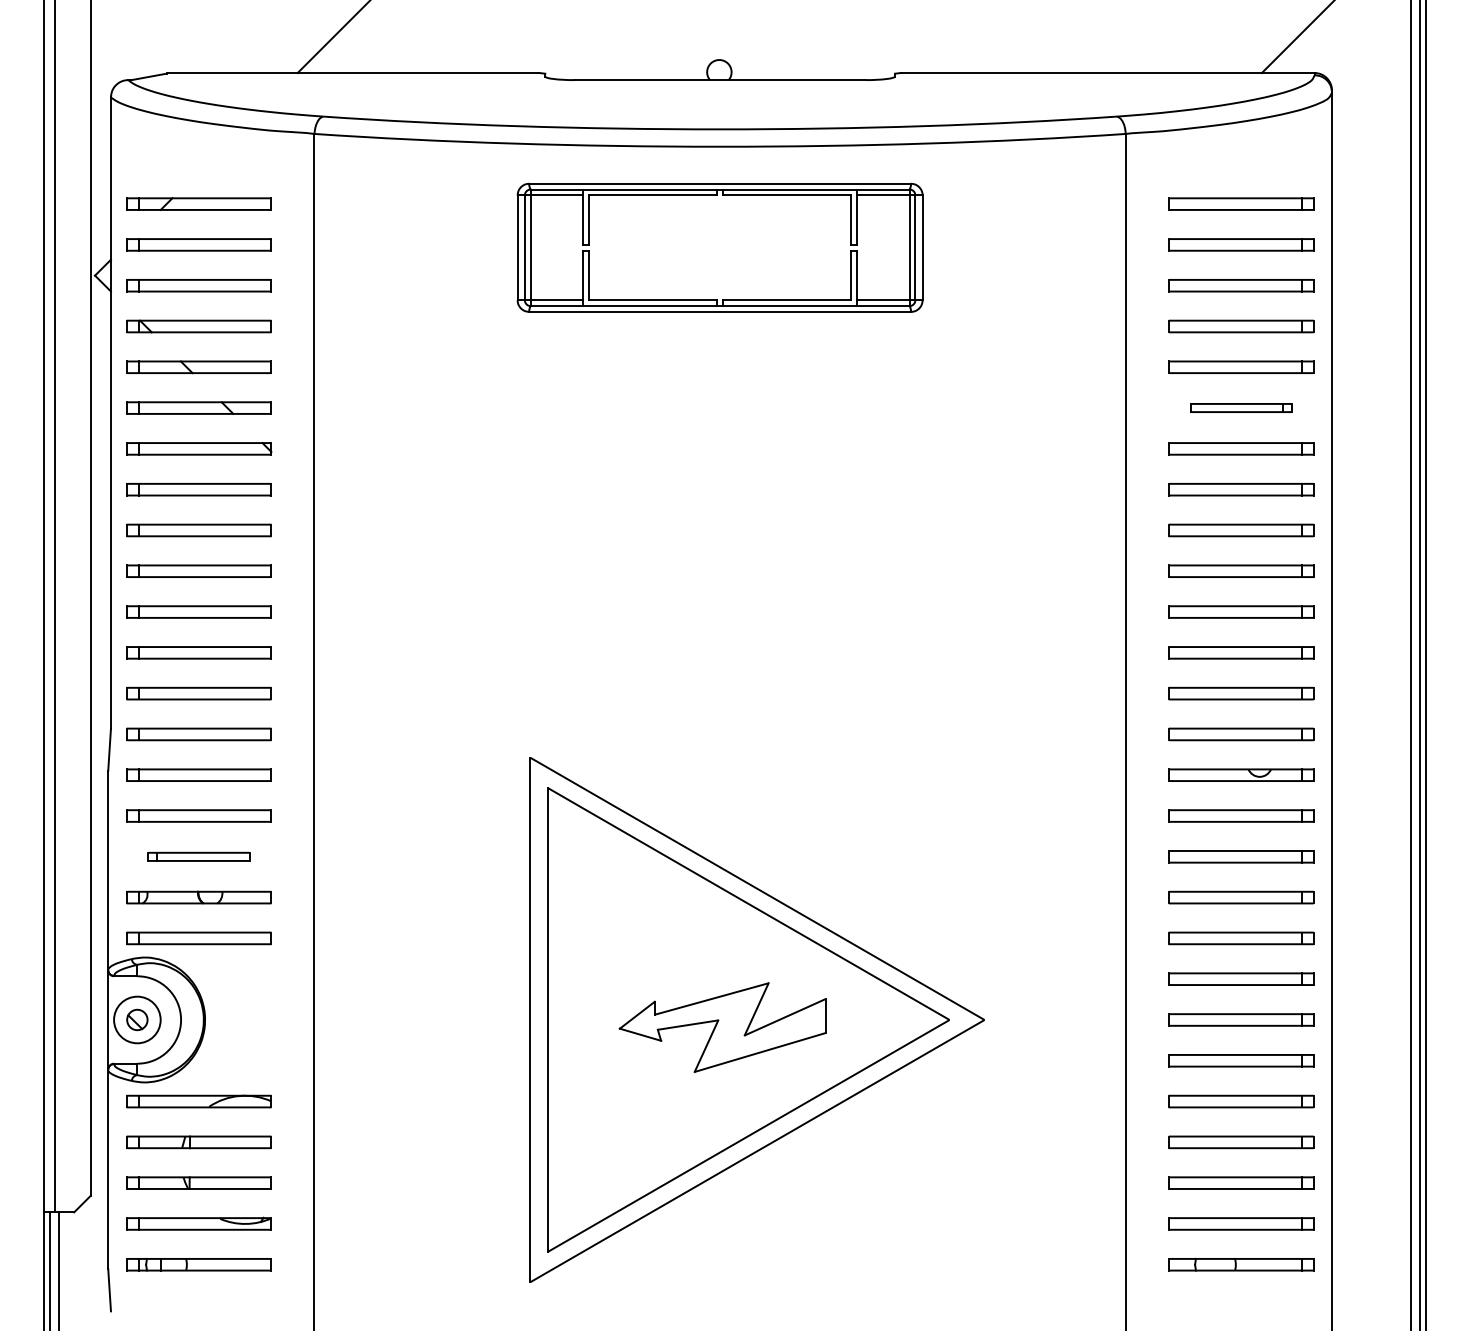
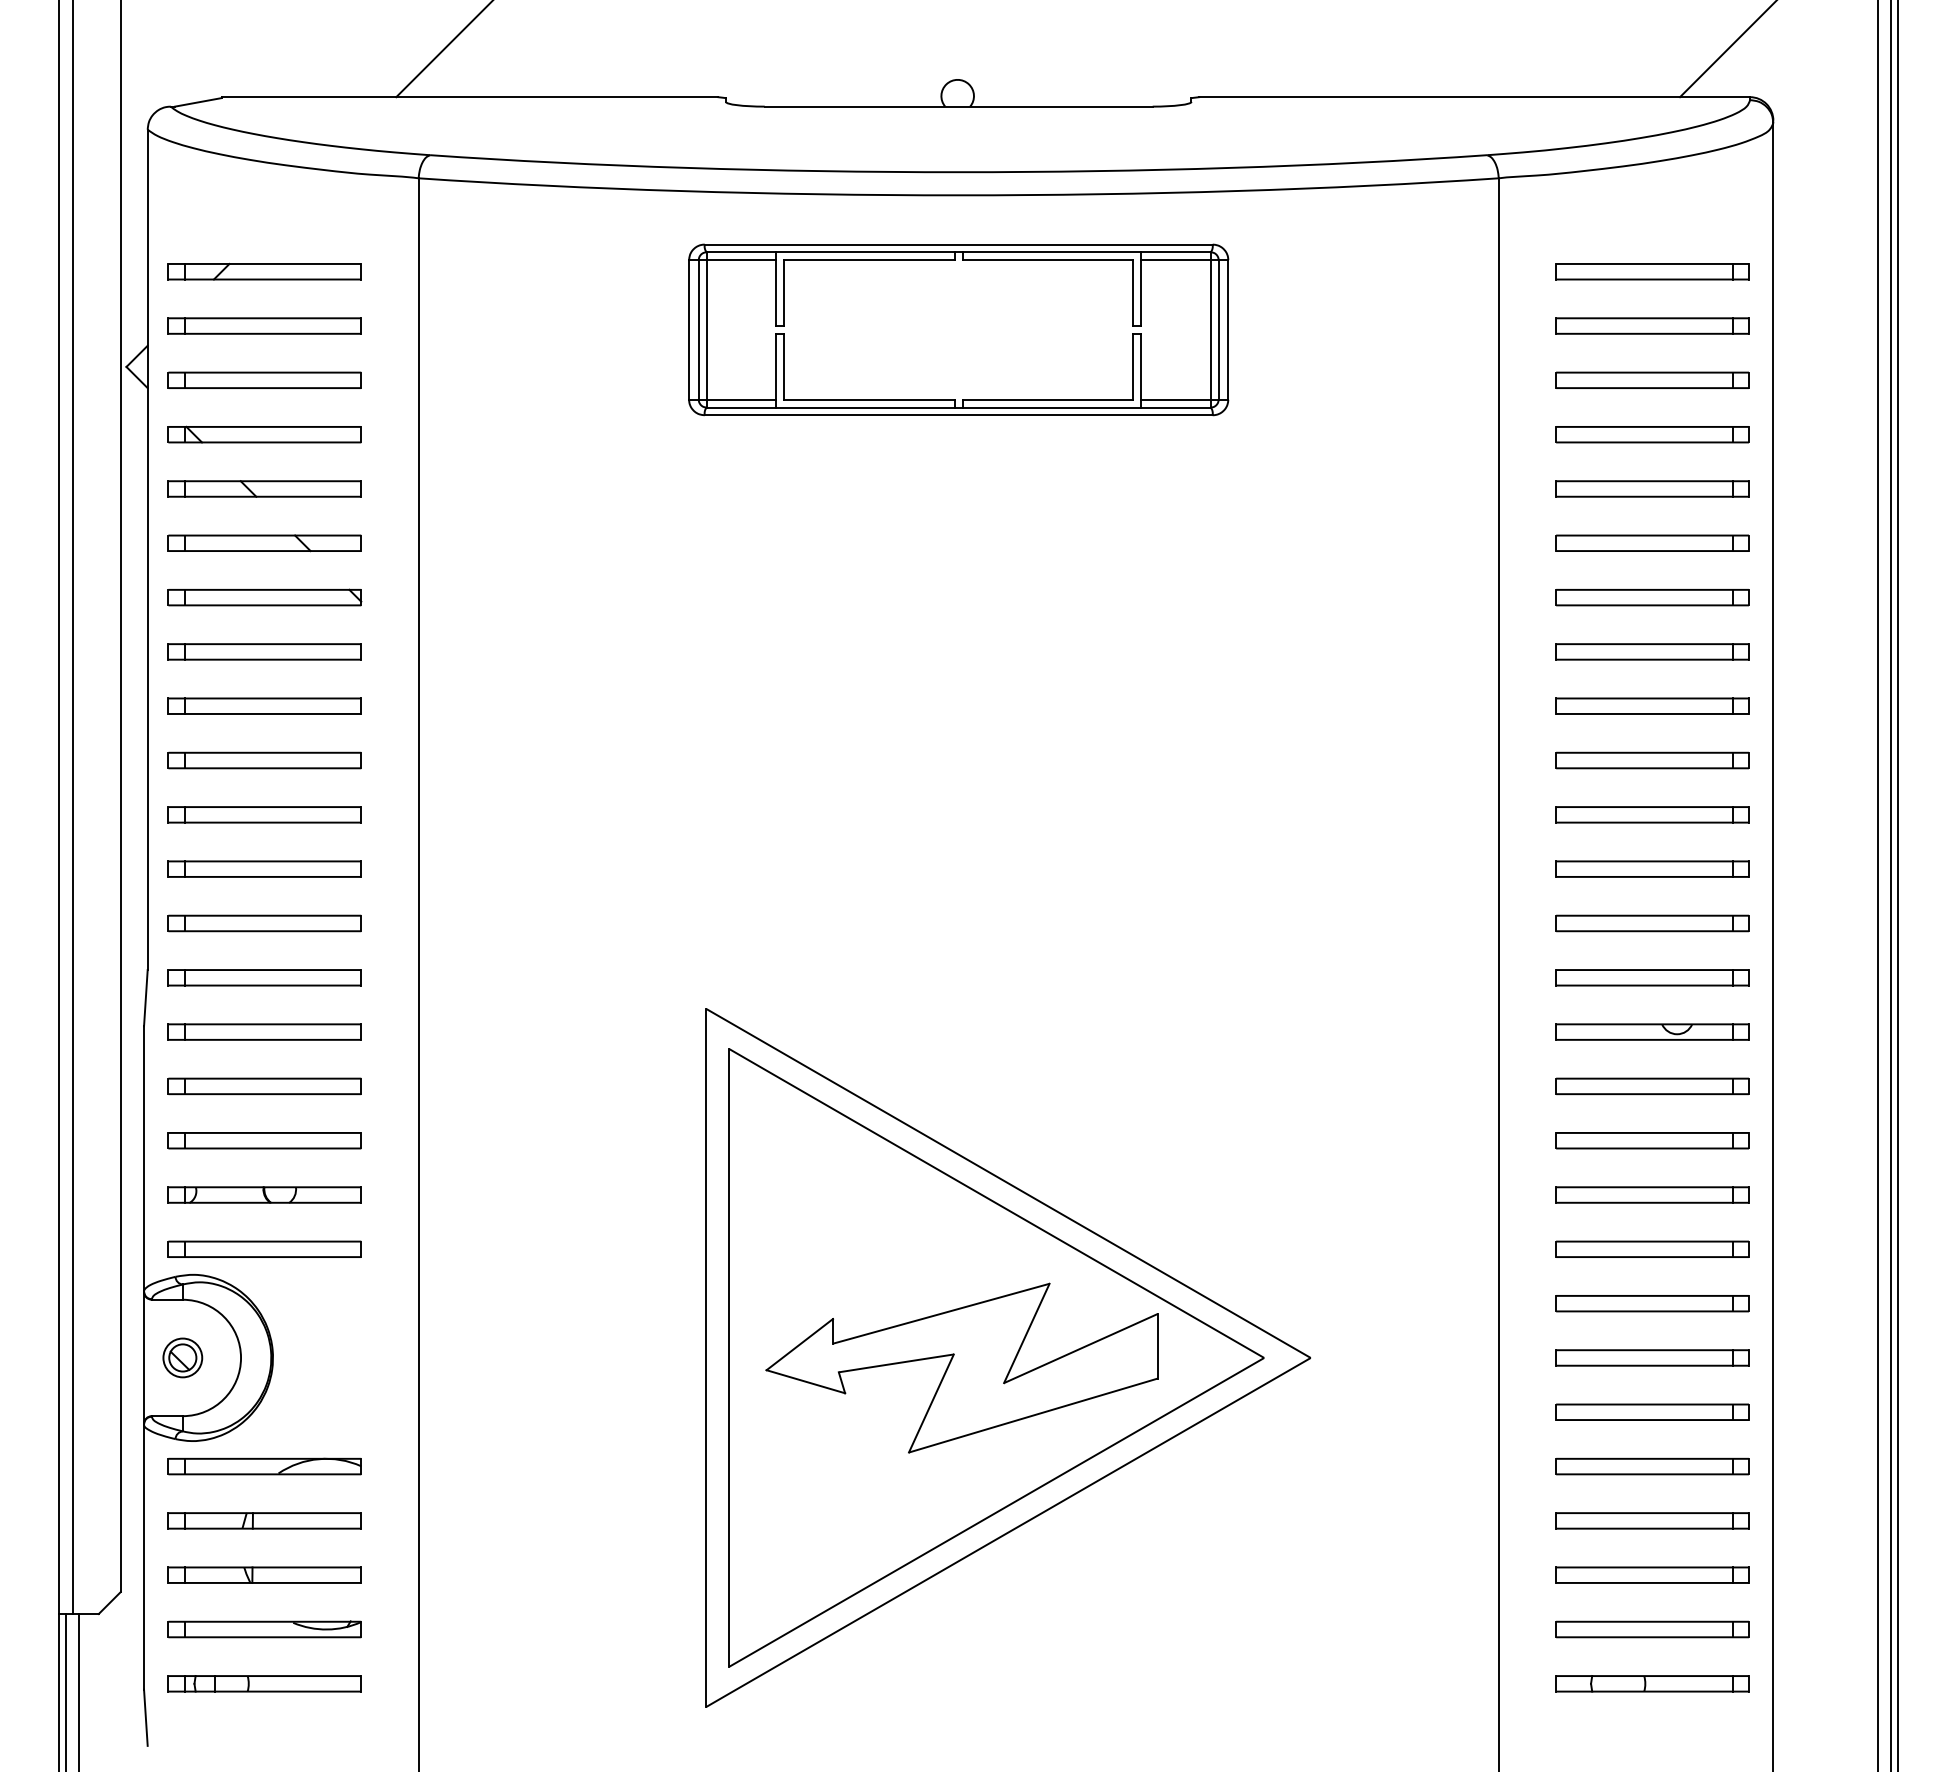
part: (1241, 407) -> (1652, 542), size x1.43
part: (198, 856) -> (264, 1140), size x1.43
circle: (137, 1019) -> (182, 1357), size x0.62
part: (722, 1027) -> (961, 1367), size x1.43

